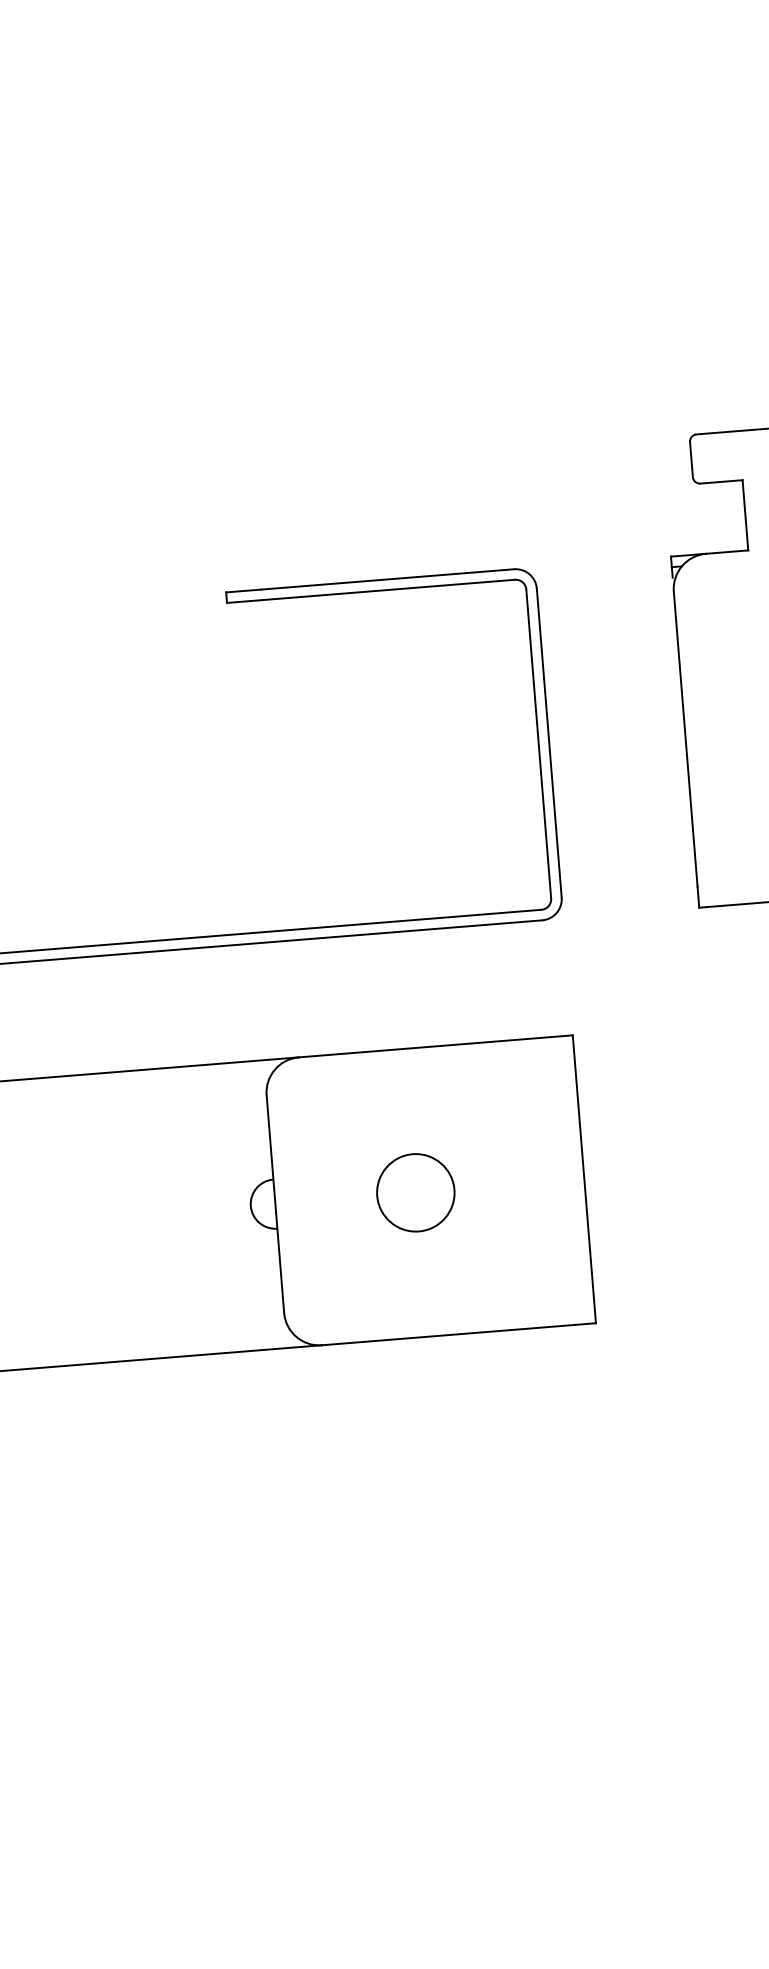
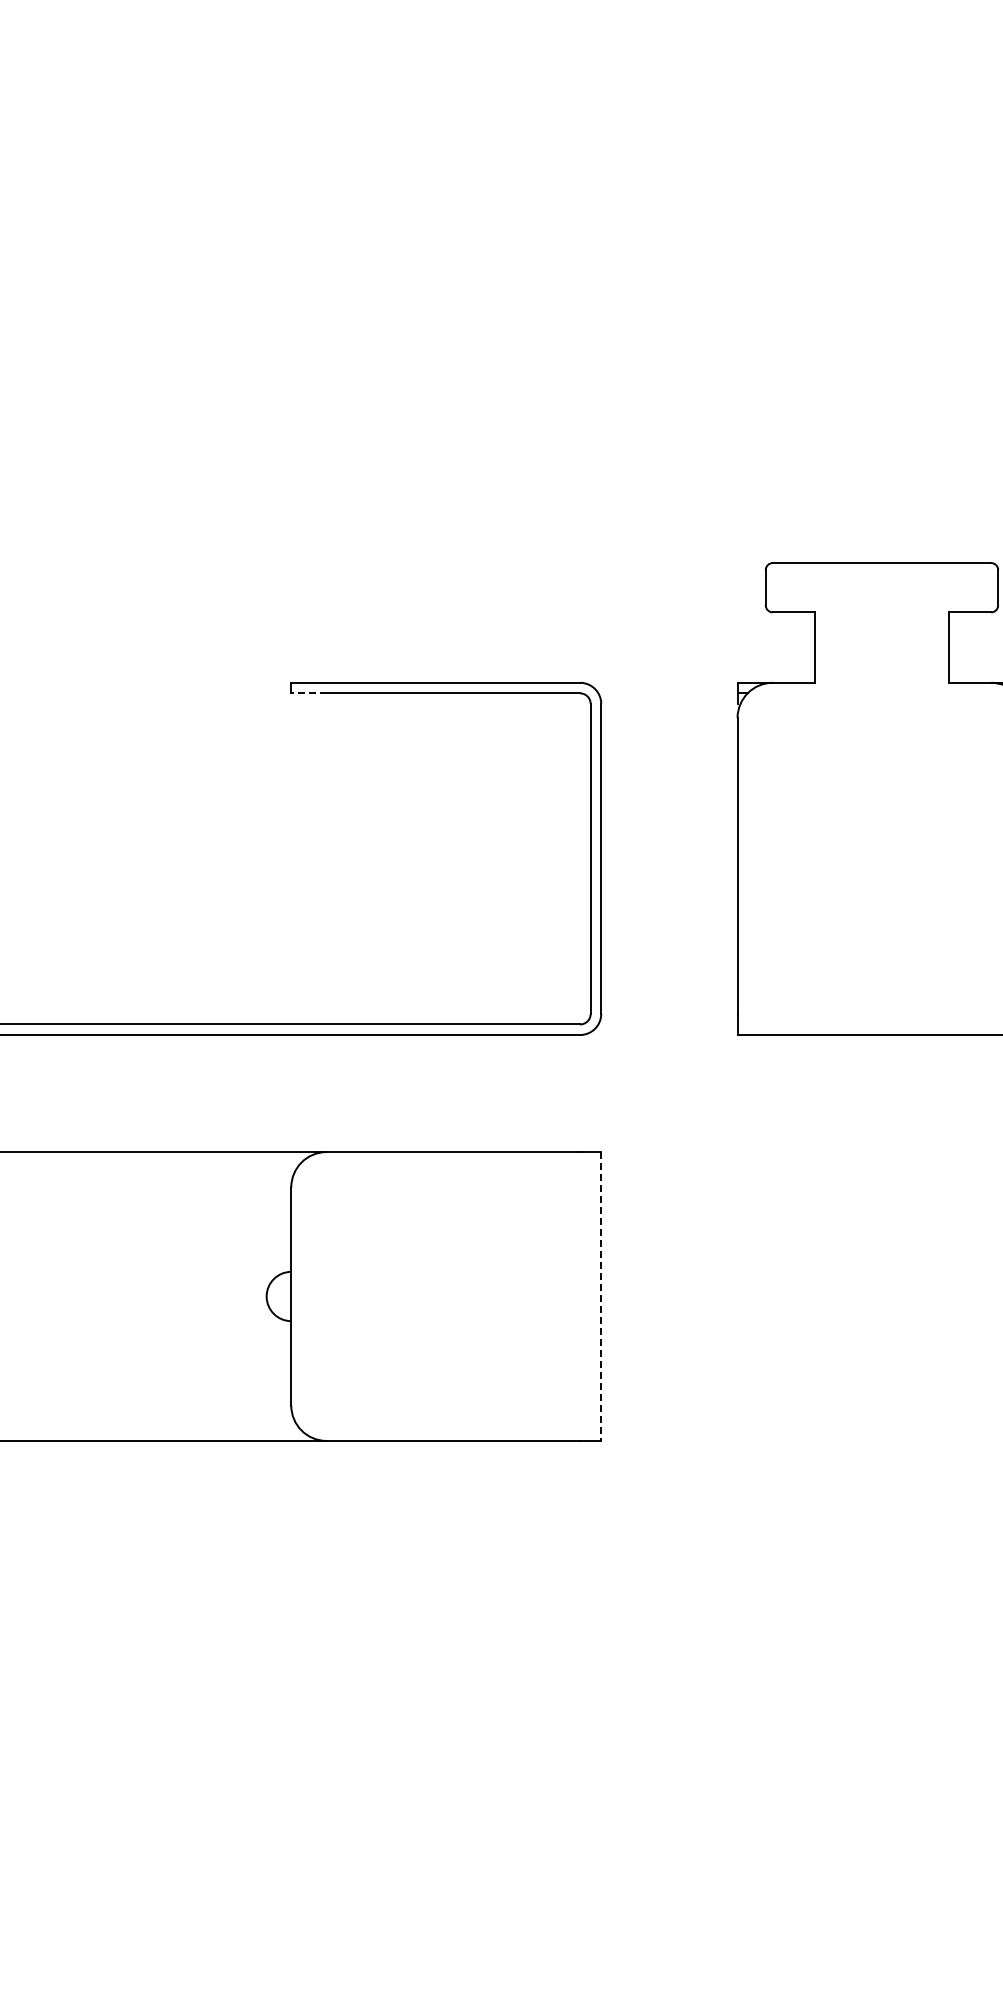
line: (244, 601) -> (308, 693), solid -> dashed
line: (584, 1180) -> (601, 1297), solid -> dashed
circle: (415, 1192) -> (431, 1296), removed

